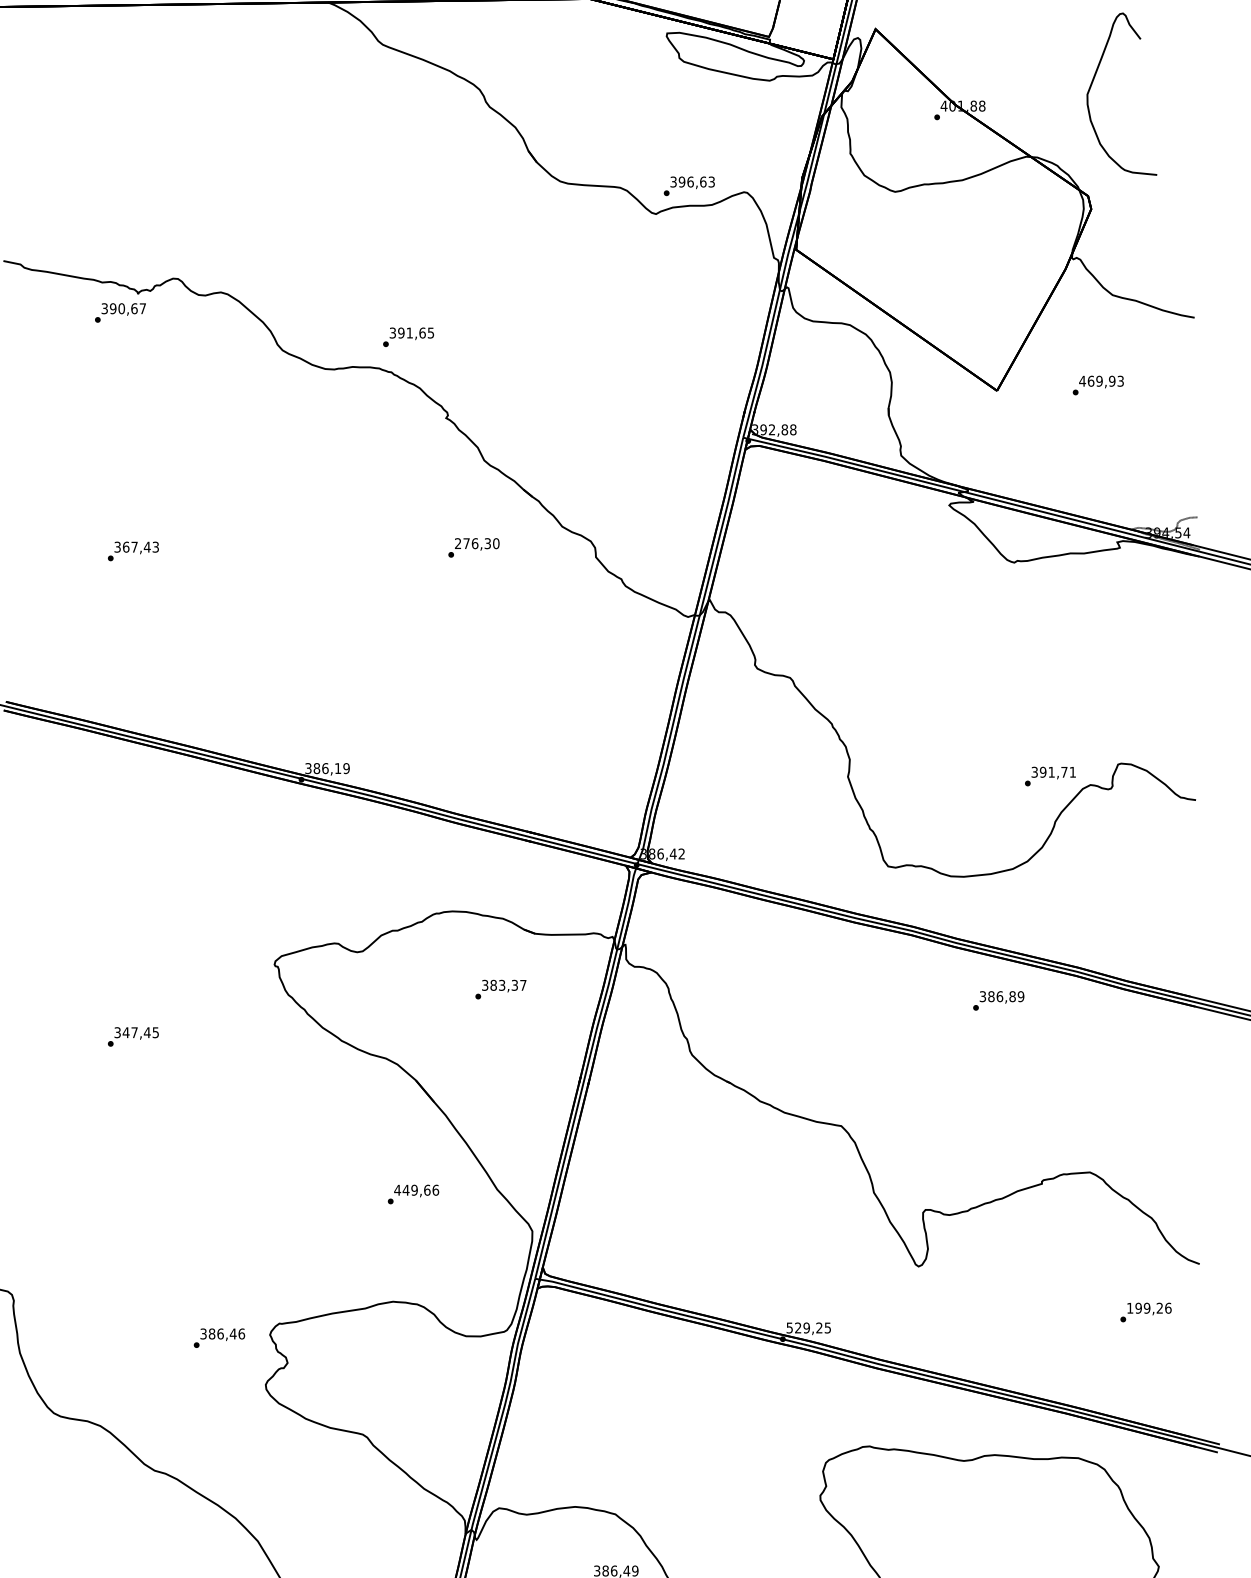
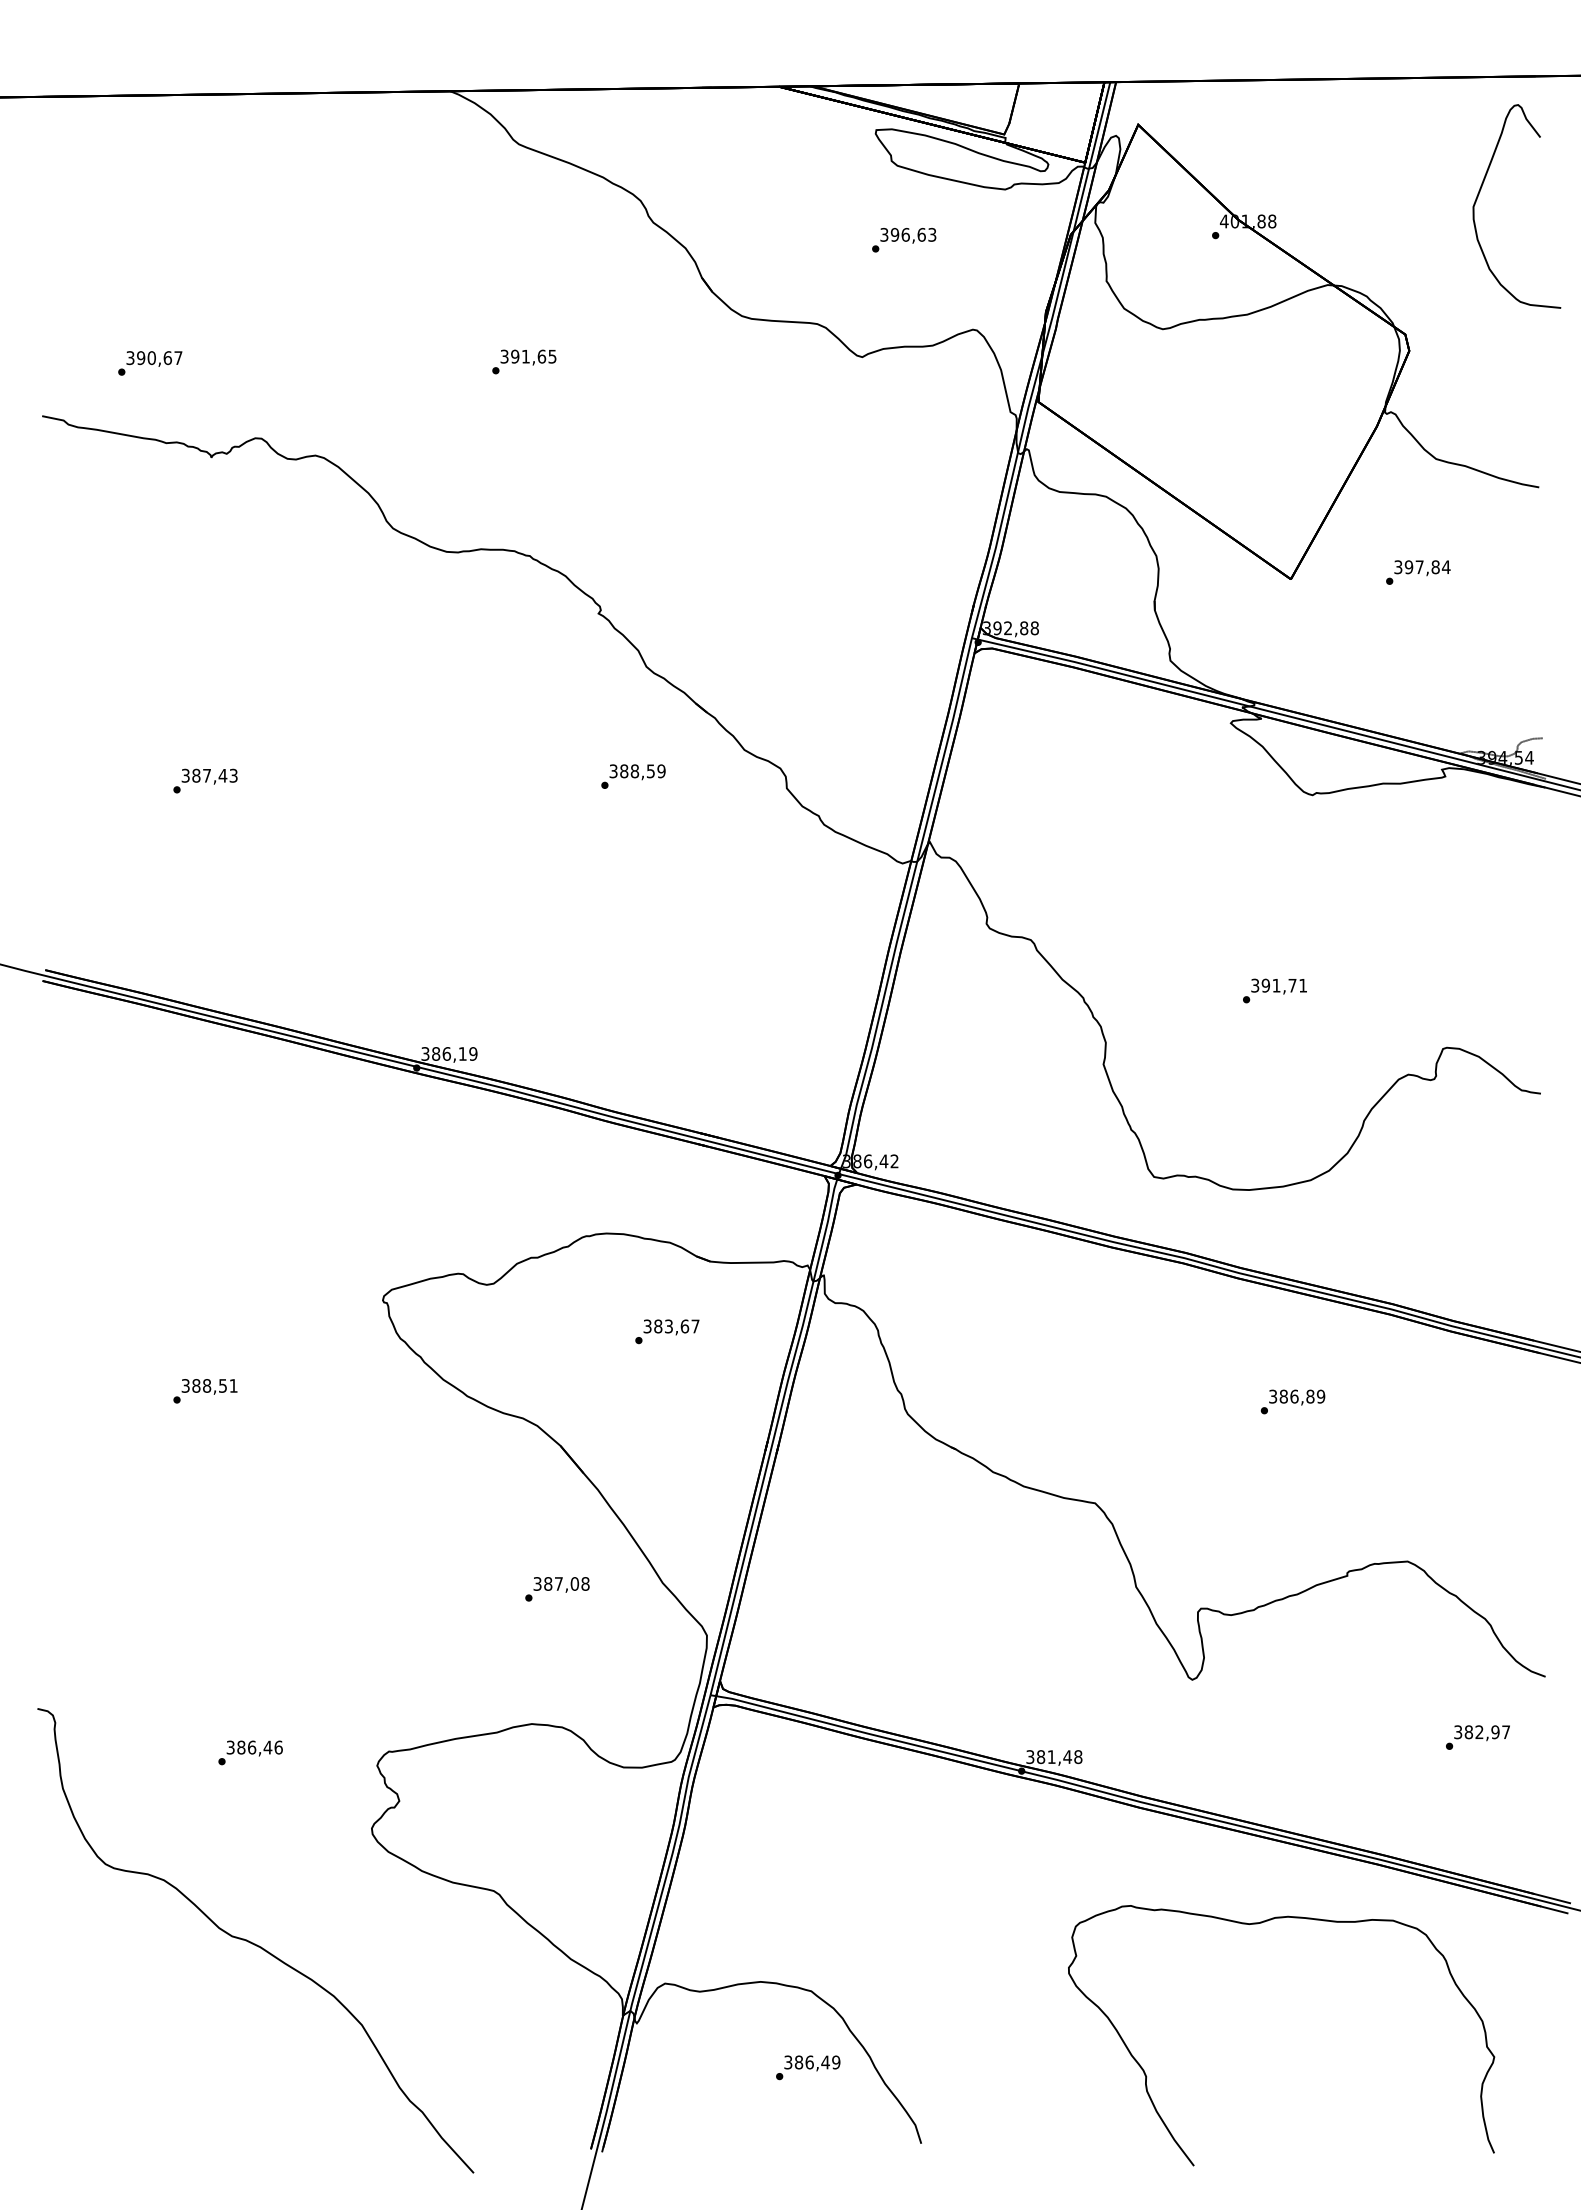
part: (1093, 83) -> (1480, 192), moved
text: (689, 186) -> (904, 240), moved
text: (120, 313) -> (150, 363), moved
text: (408, 336) -> (524, 361), moved
text: (1101, 381) -> (1422, 567), 469,93 -> 397,84
text: (477, 543) -> (637, 771), 276,30 -> 388,59
text: (126, 546) -> (196, 775), 367,43 -> 387,43
text: (1050, 776) -> (1274, 990), moved
text: (514, 985) -> (684, 1326), 383,37 -> 383,67
text: (998, 1000) -> (1292, 1401), moved
text: (140, 1032) -> (214, 1385), 347,45 -> 388,51
text: (416, 1189) -> (561, 1583), 449,66 -> 387,08
text: (1149, 1308) -> (1482, 1732), 199,26 -> 382,97
text: (808, 1328) -> (1054, 1757), 529,25 -> 381,48
text: (219, 1337) -> (250, 1752), moved

